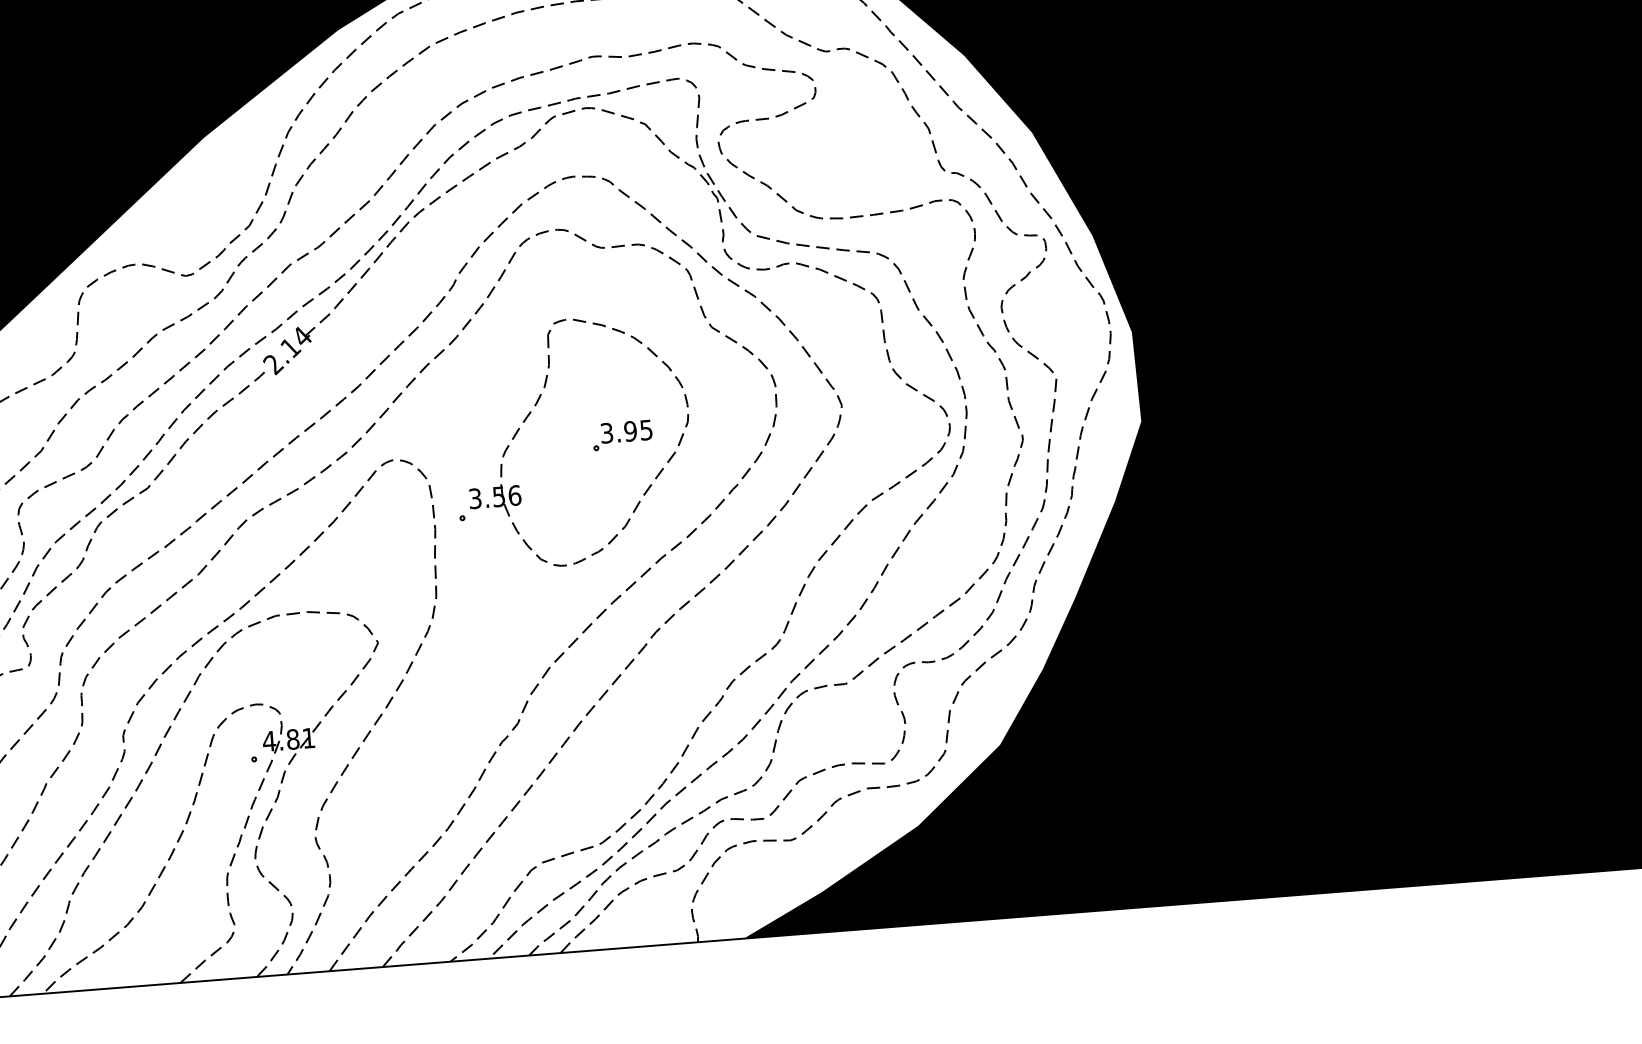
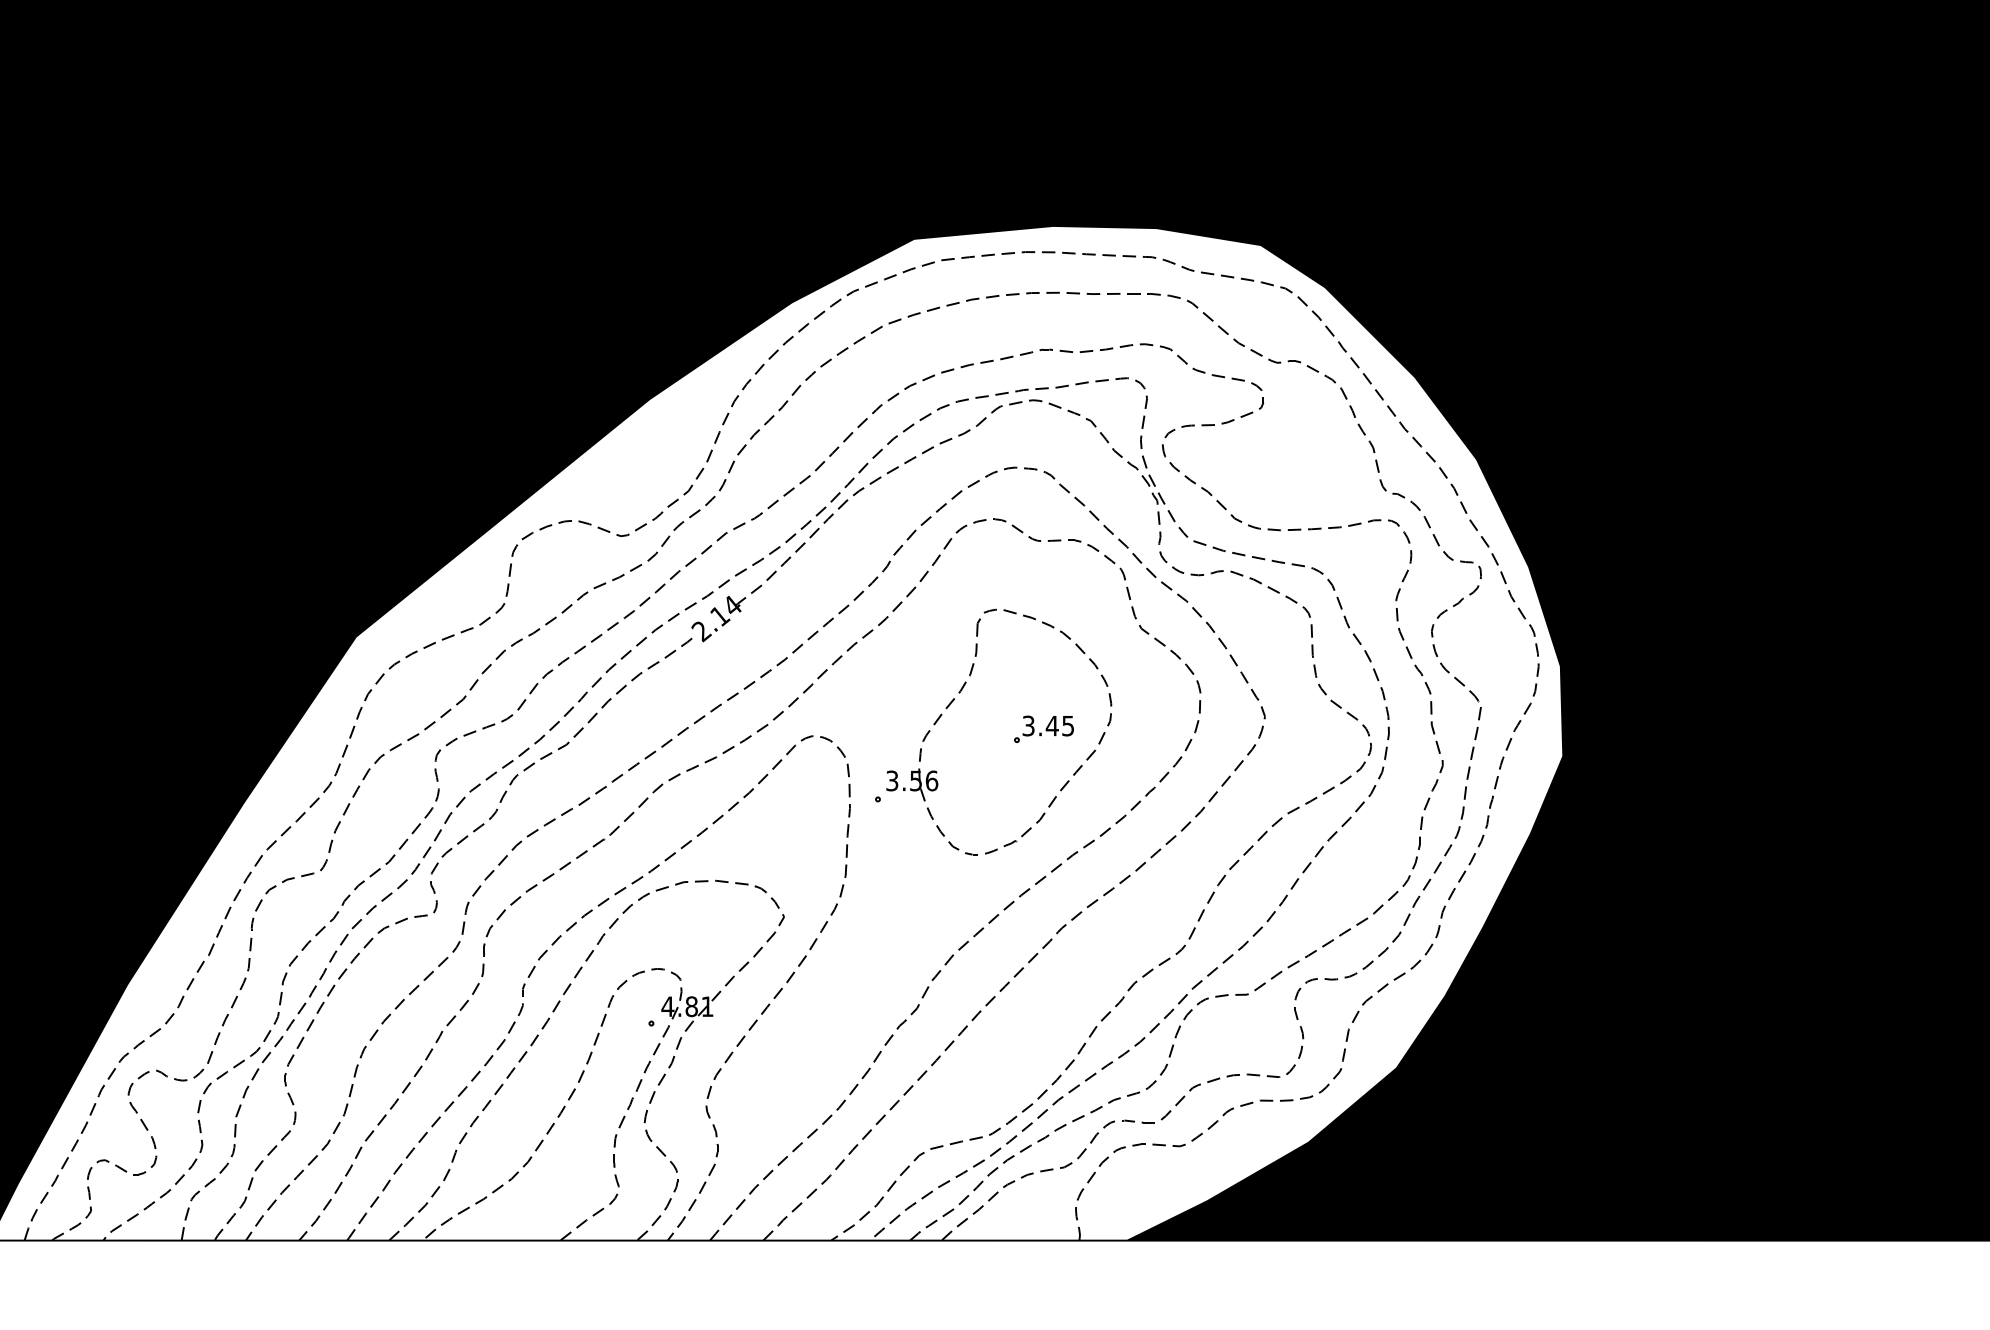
text: (629, 430) -> (1051, 725), 3.95 -> 3.45

